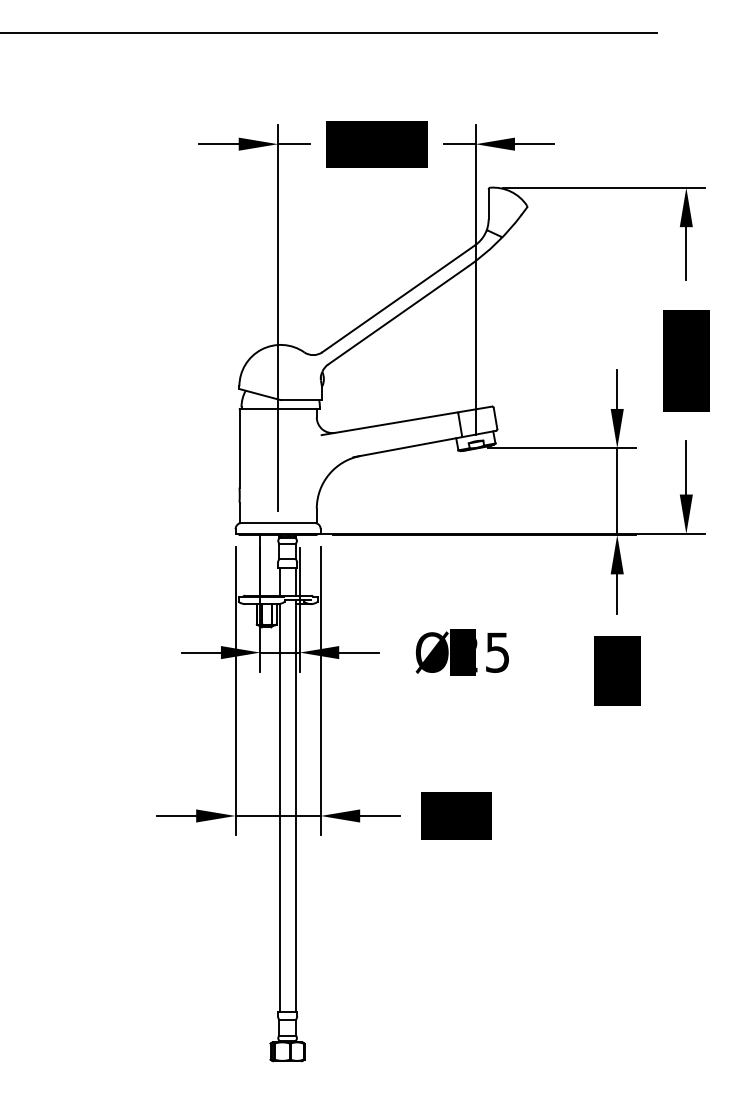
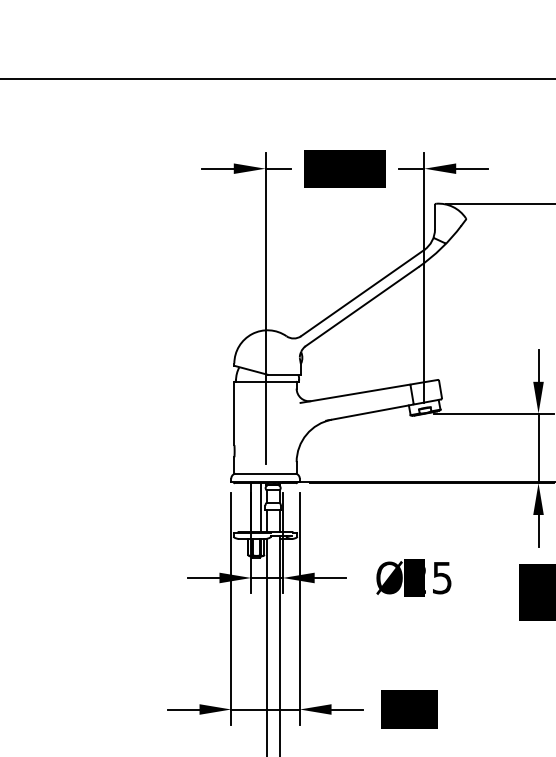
line: (272, 564) -> (260, 507), added

